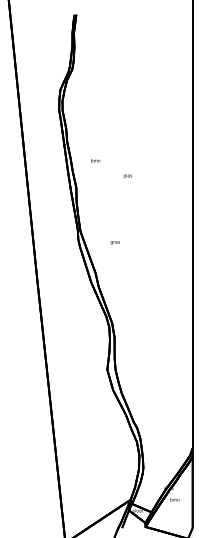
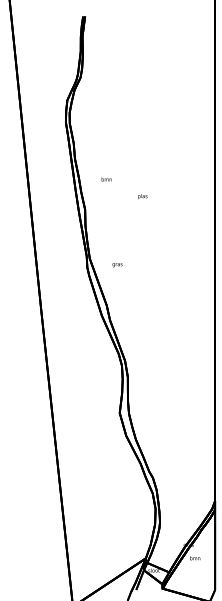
text: (115, 243) -> (117, 265), moved

